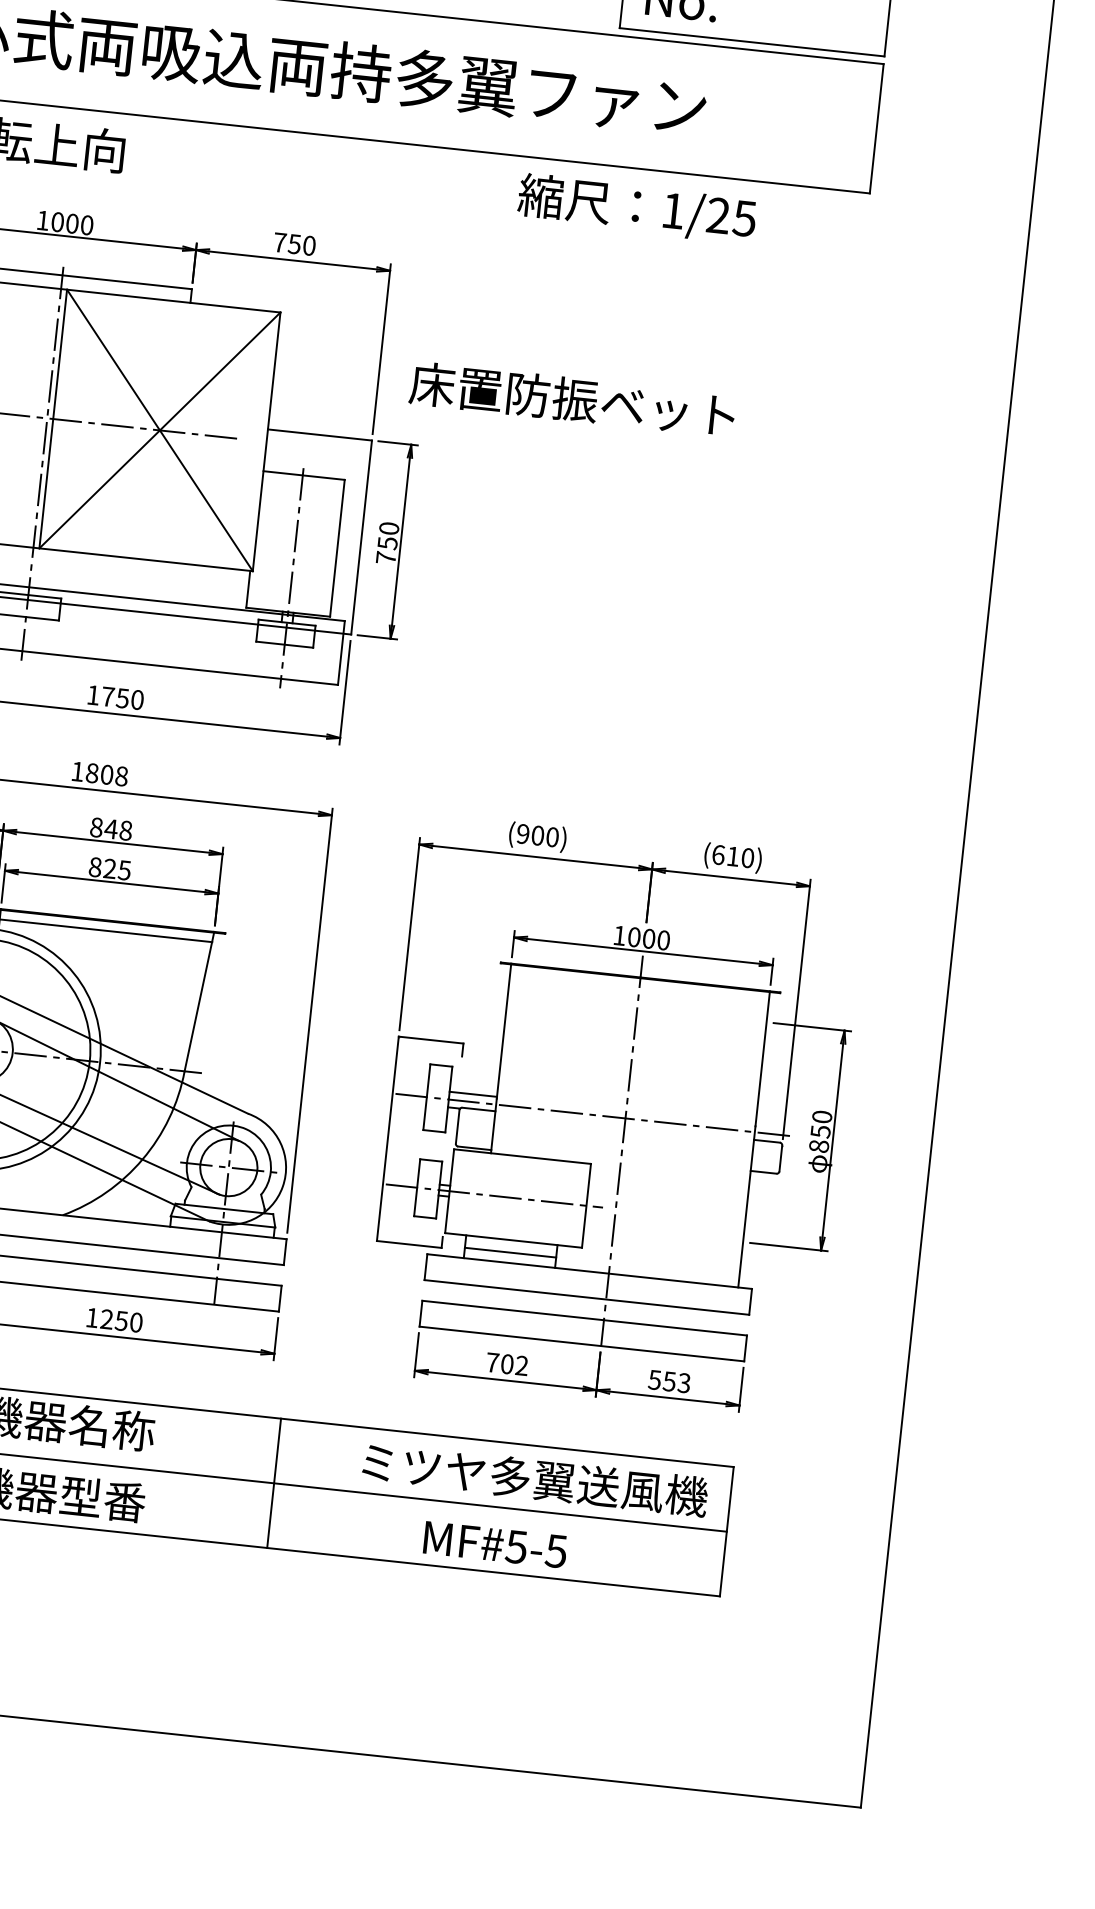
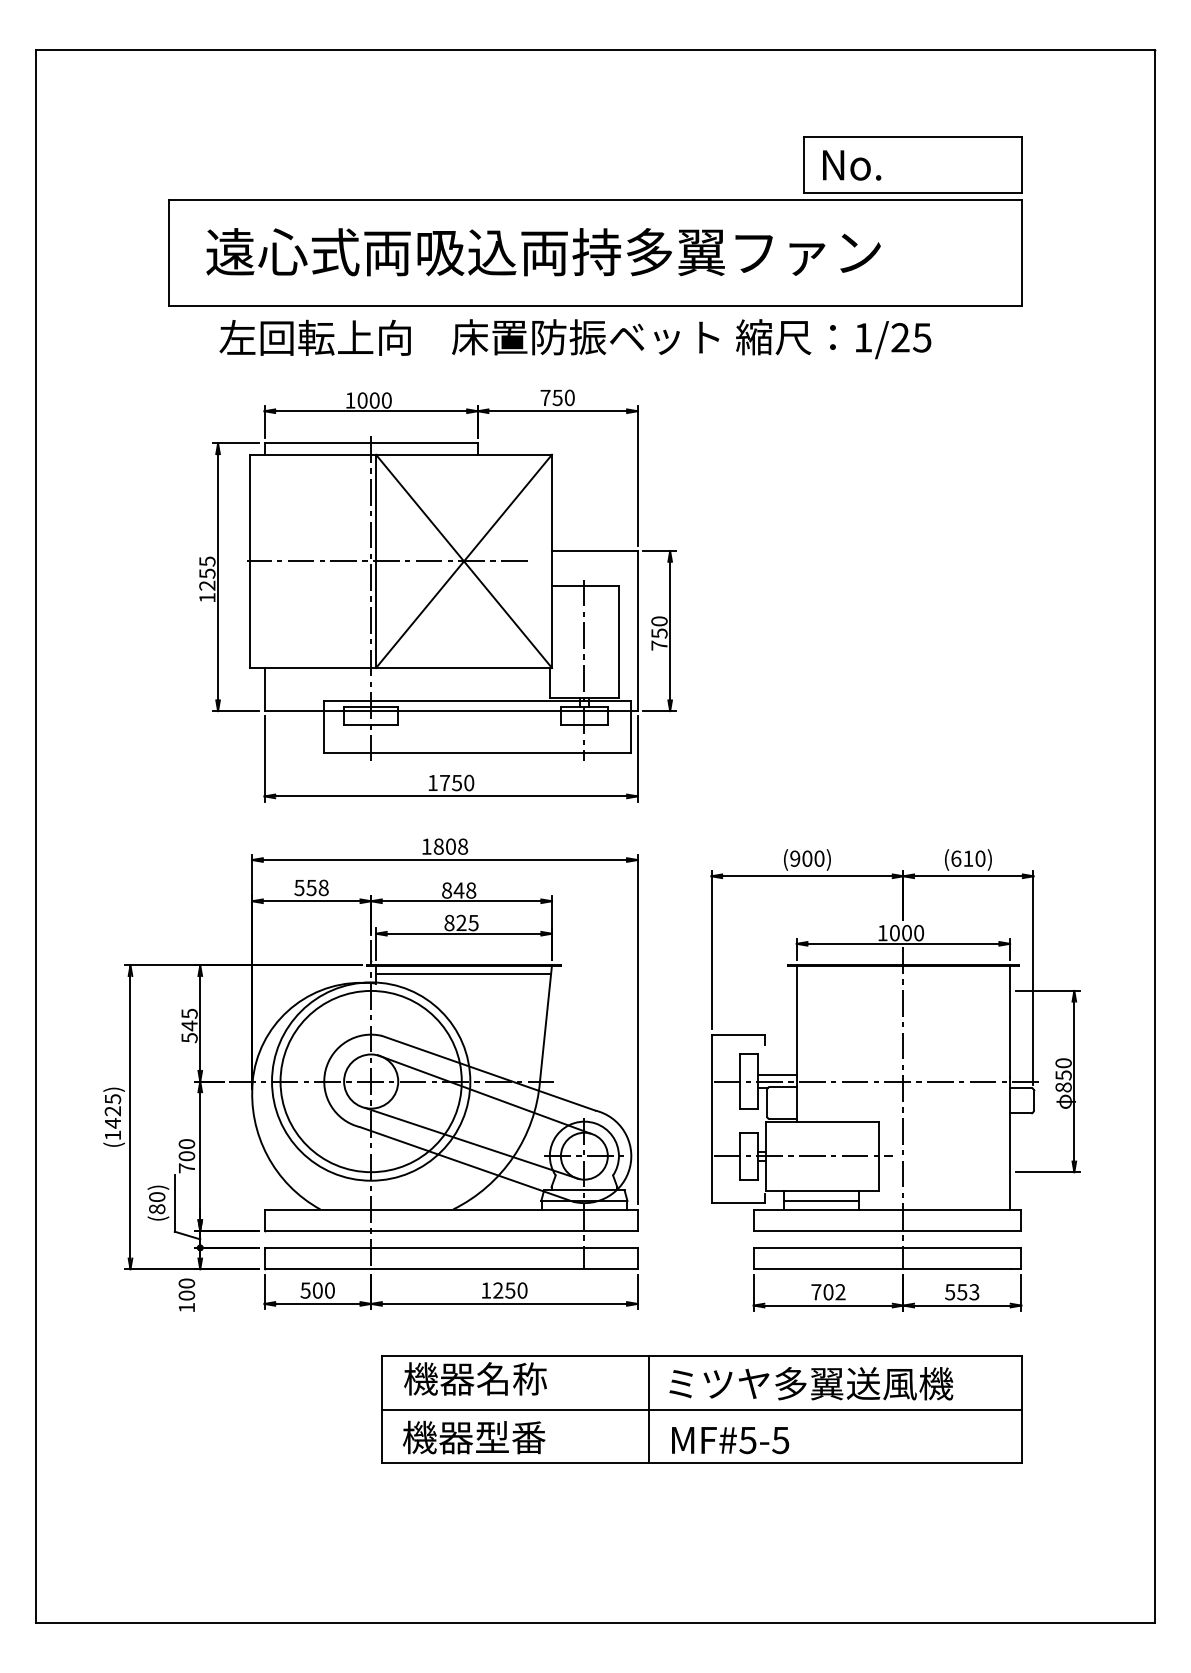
text: (572, 399) -> (585, 337), moved
text: (535, 1479) -> (811, 1383), moved
text: (495, 1544) -> (730, 1440), moved

